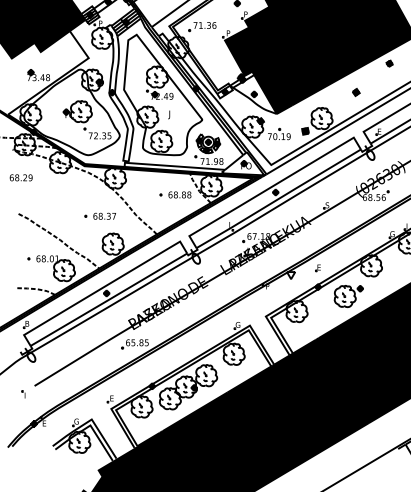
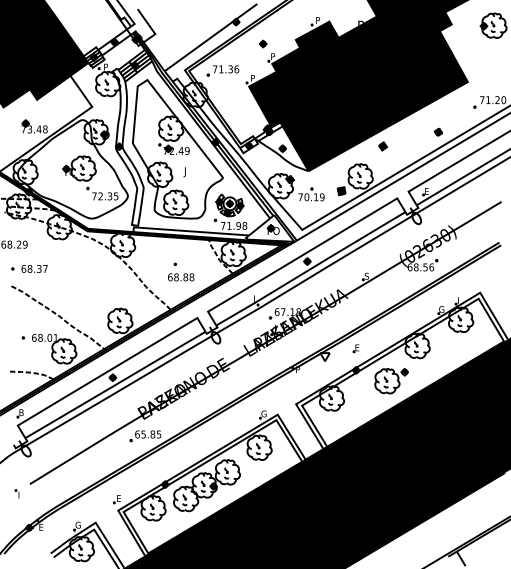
part: (389, 62) -> (438, 131), moved
part: (356, 92) -> (383, 146), moved
text: (180, 195) -> (181, 277), moved
part: (100, 215) -> (29, 268), moved

